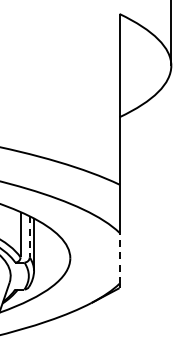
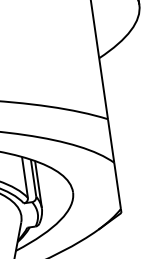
line: (29, 236) -> (33, 177), dashed -> solid
line: (119, 257) -> (117, 185), dashed -> solid

